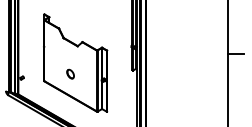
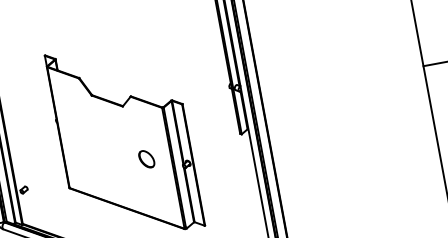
part: (70, 73) -> (146, 157), moved

